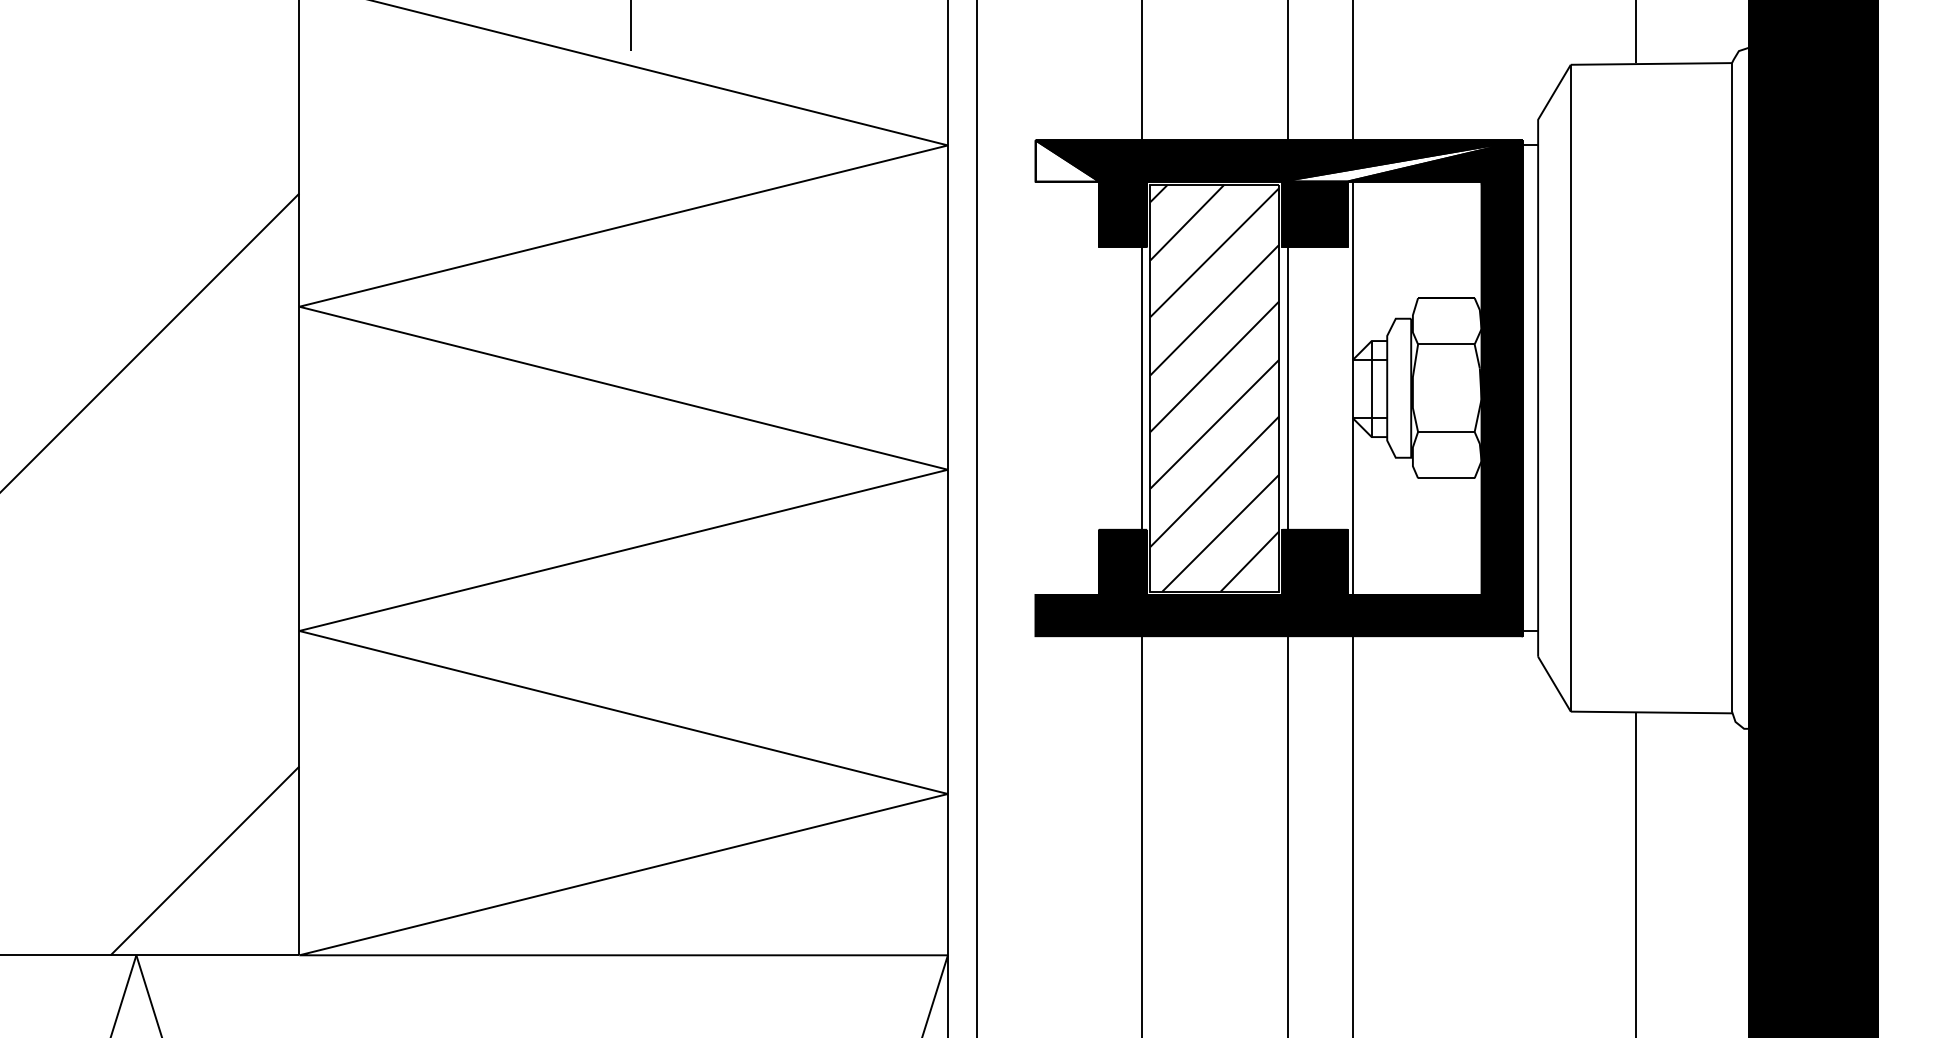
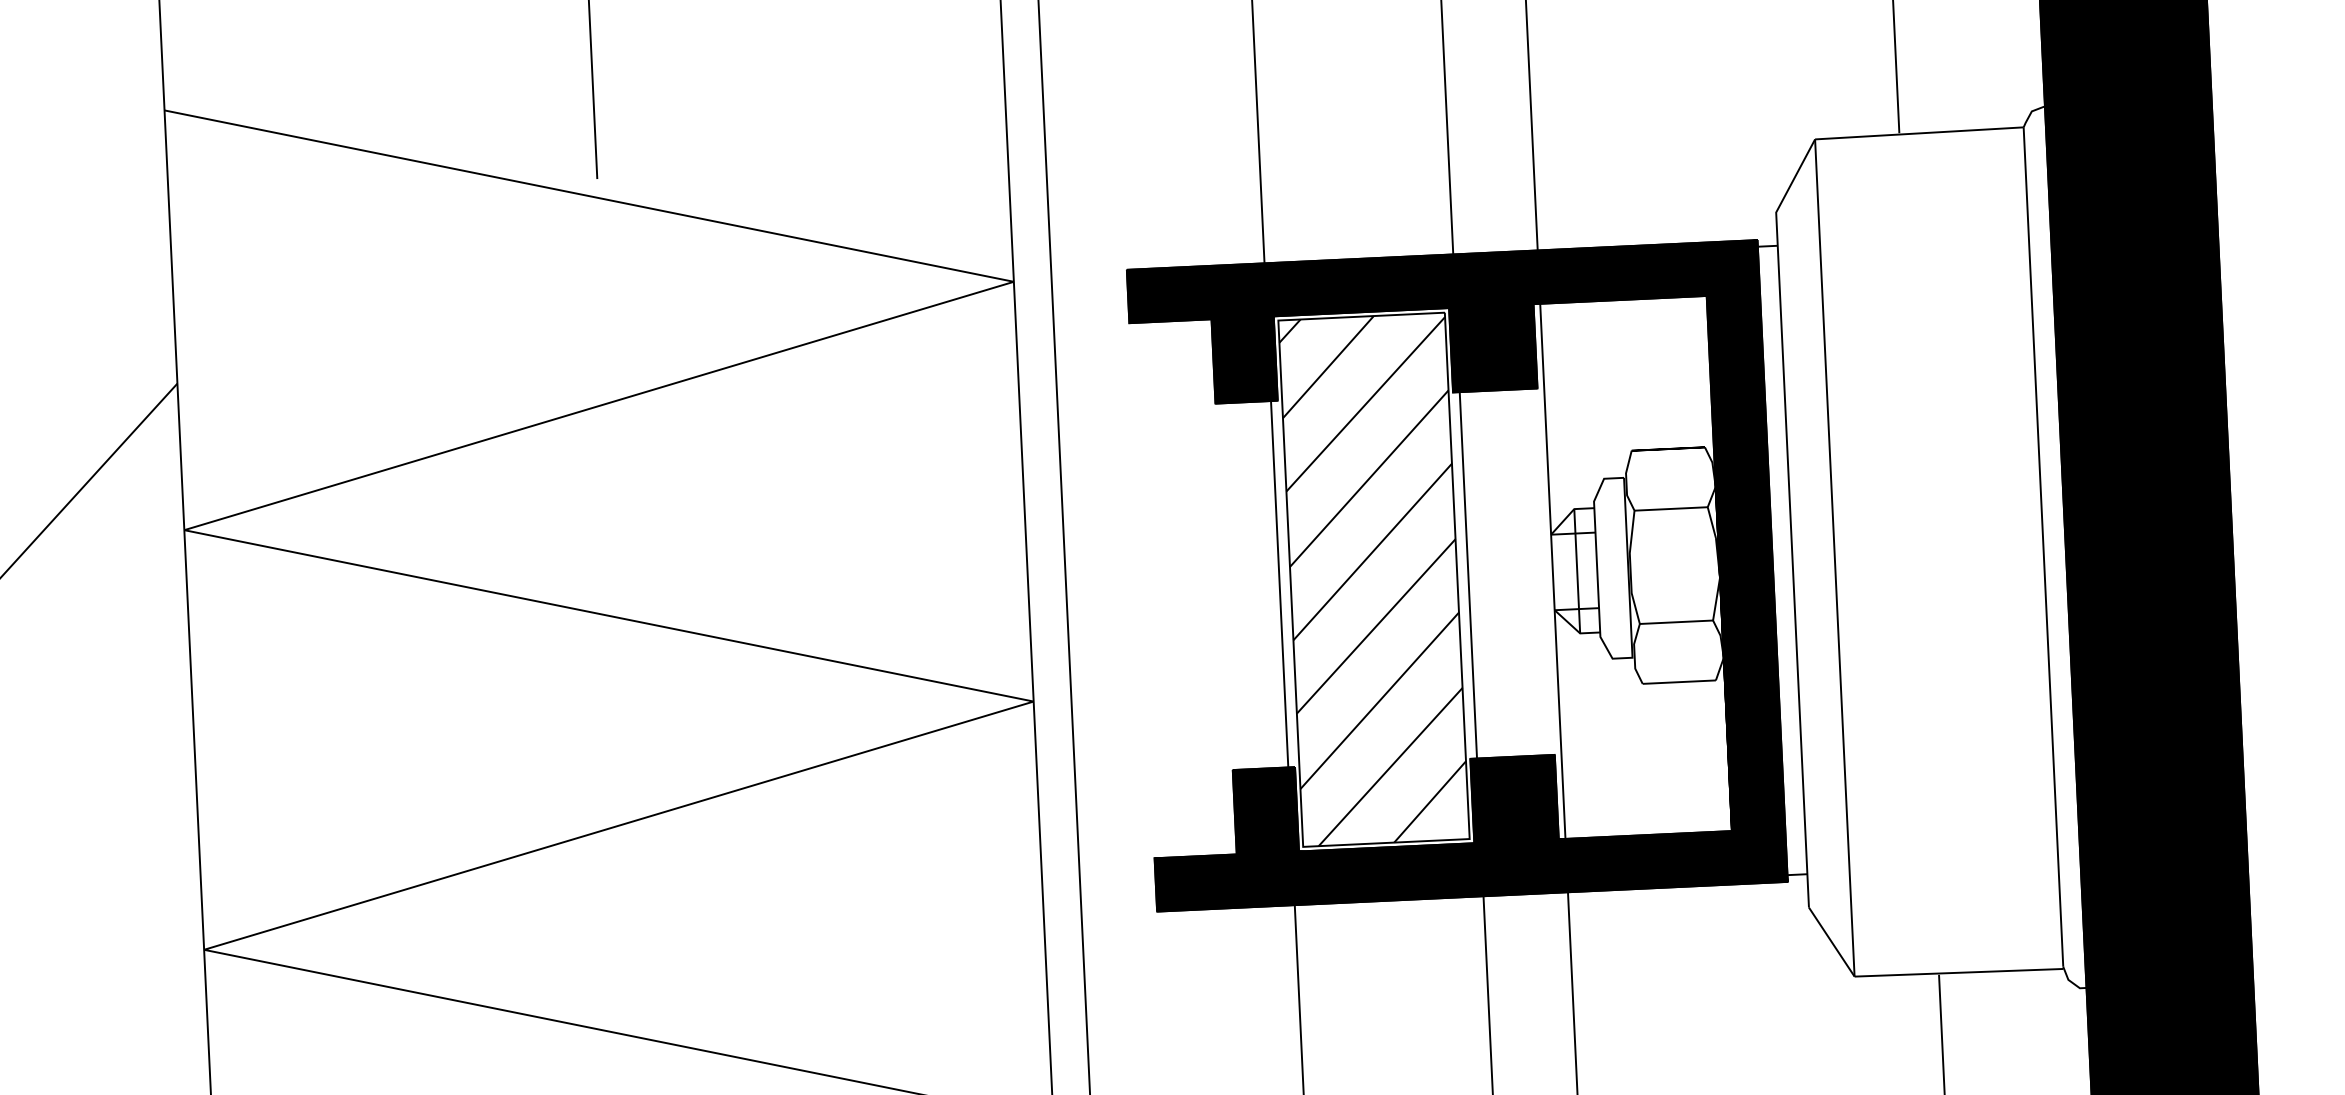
fill: (1066, 160) -> (1168, 294), added
fill: (1402, 160) -> (1603, 273), added

